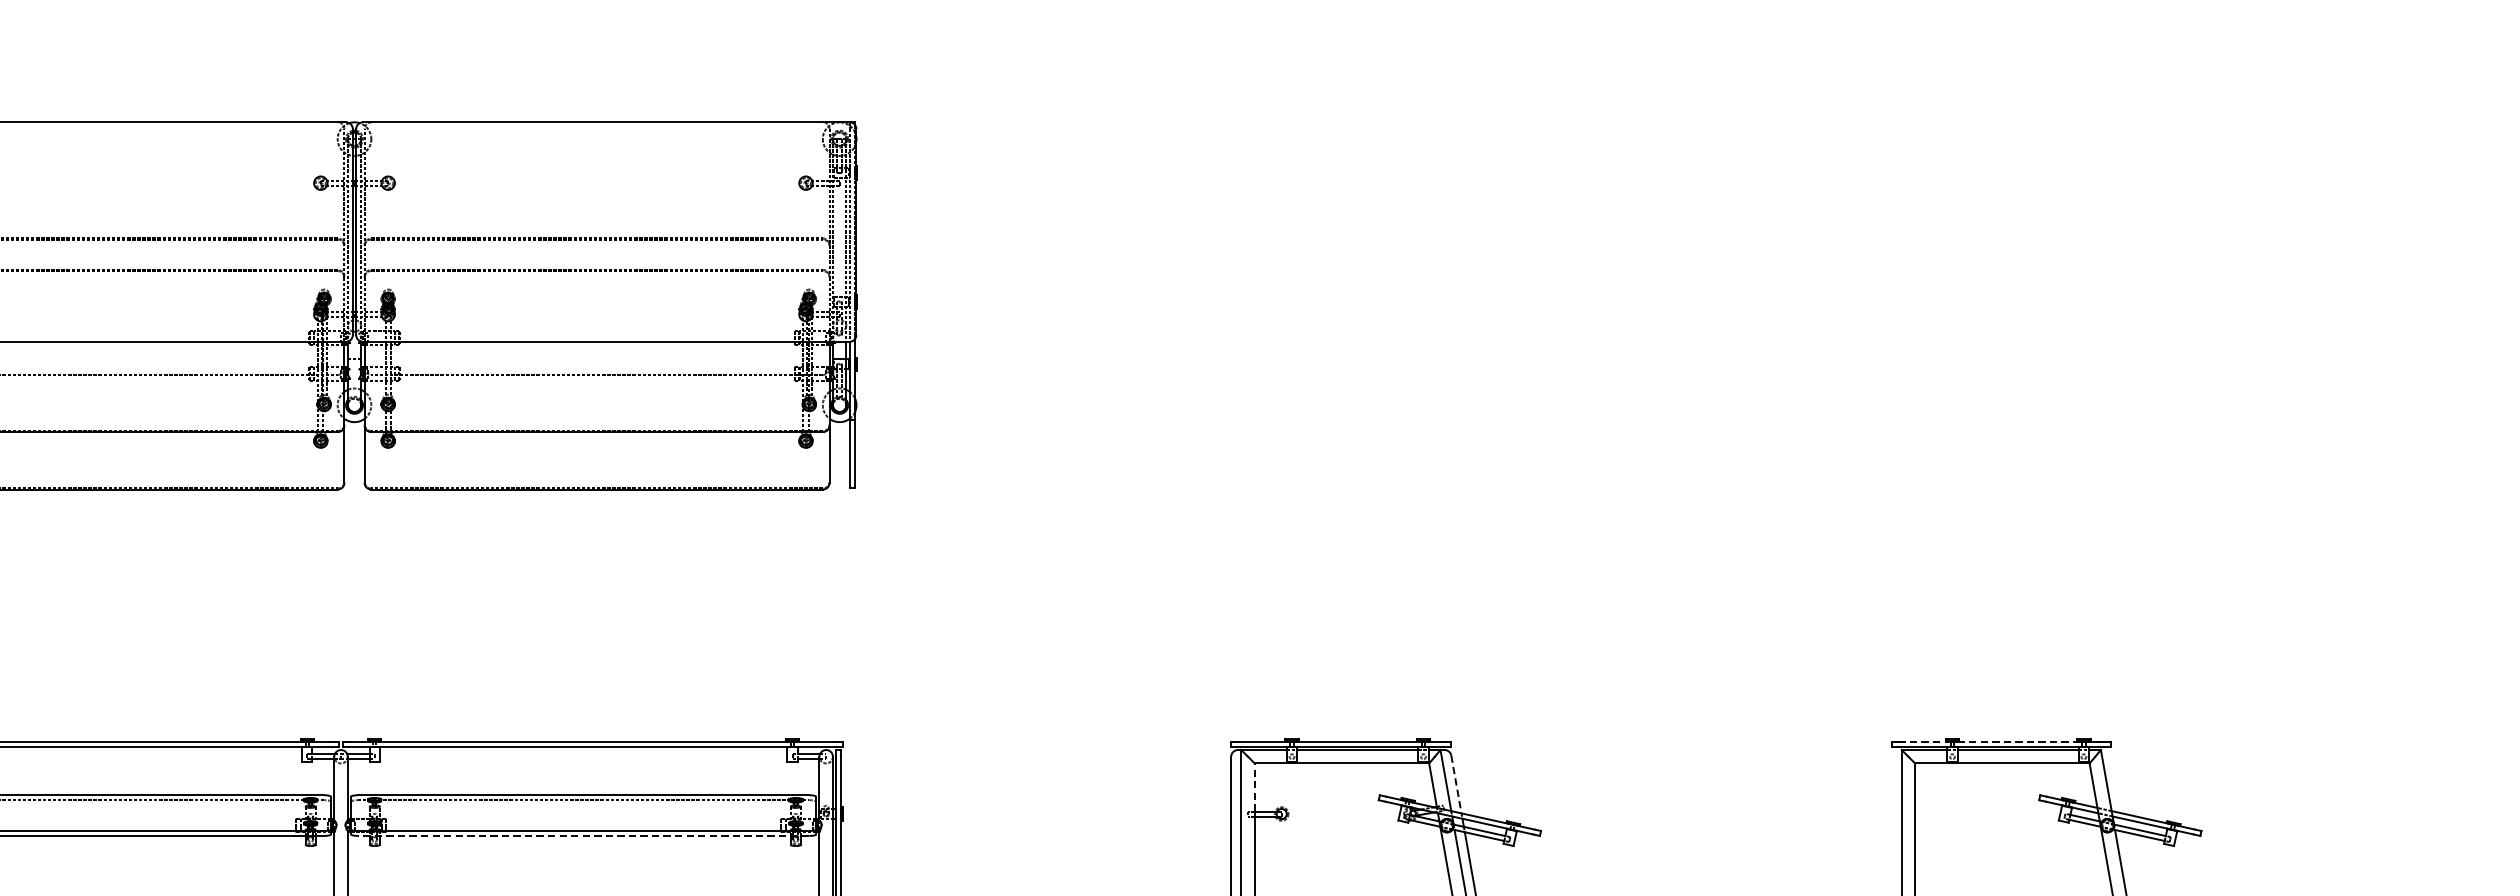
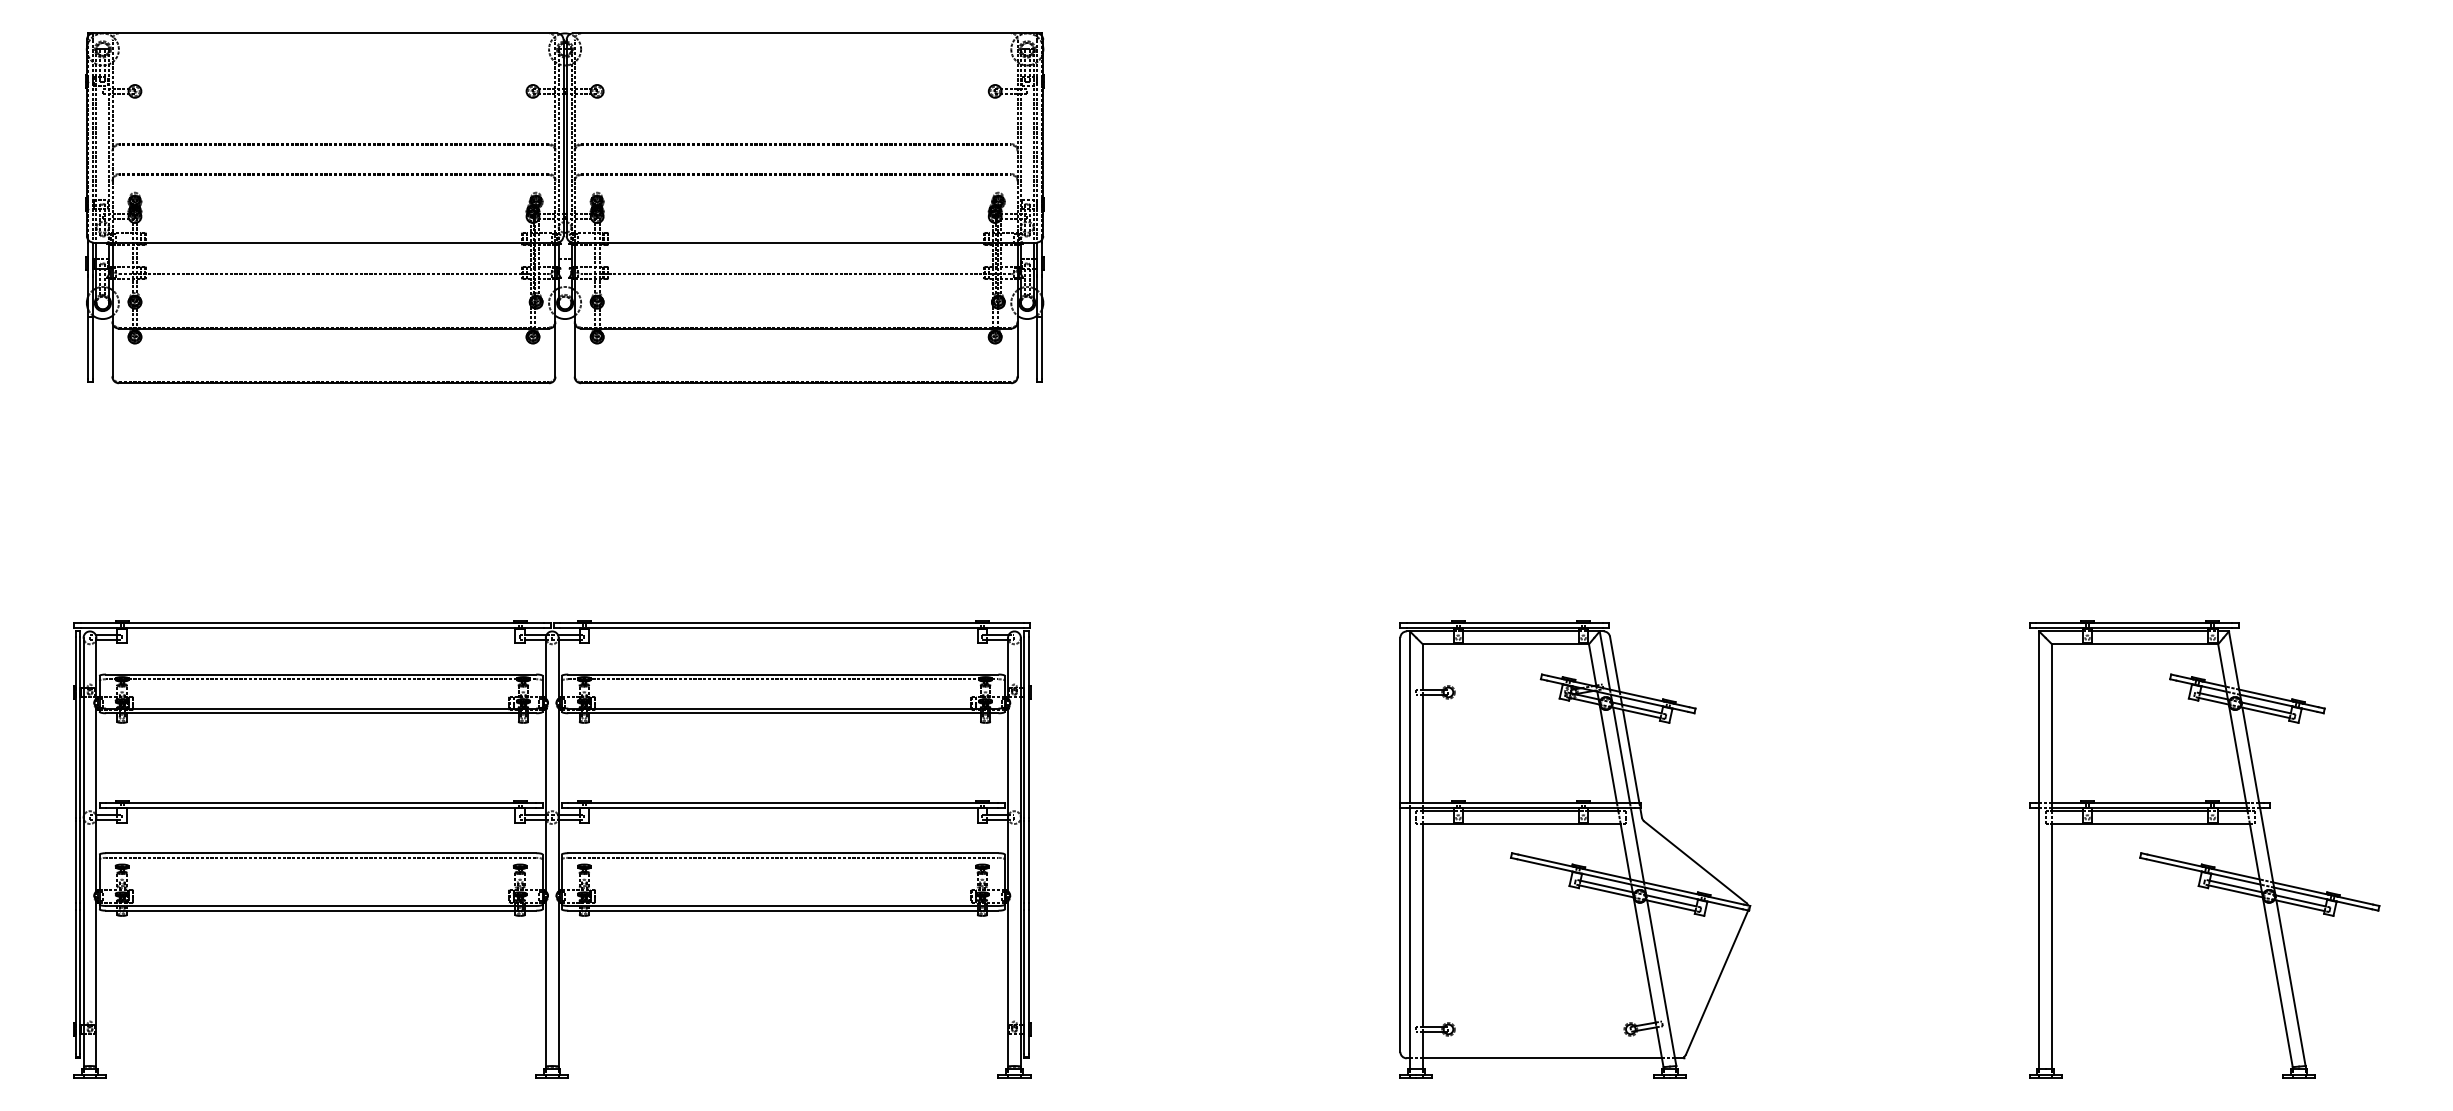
line: (1923, 741) -> (2059, 623), dashed -> solid
line: (2018, 741) -> (2150, 623), dashed -> solid
line: (1455, 784) -> (1614, 664), dashed -> solid
line: (1254, 787) -> (1422, 667), dashed -> solid
line: (582, 836) -> (782, 713), dashed -> solid

